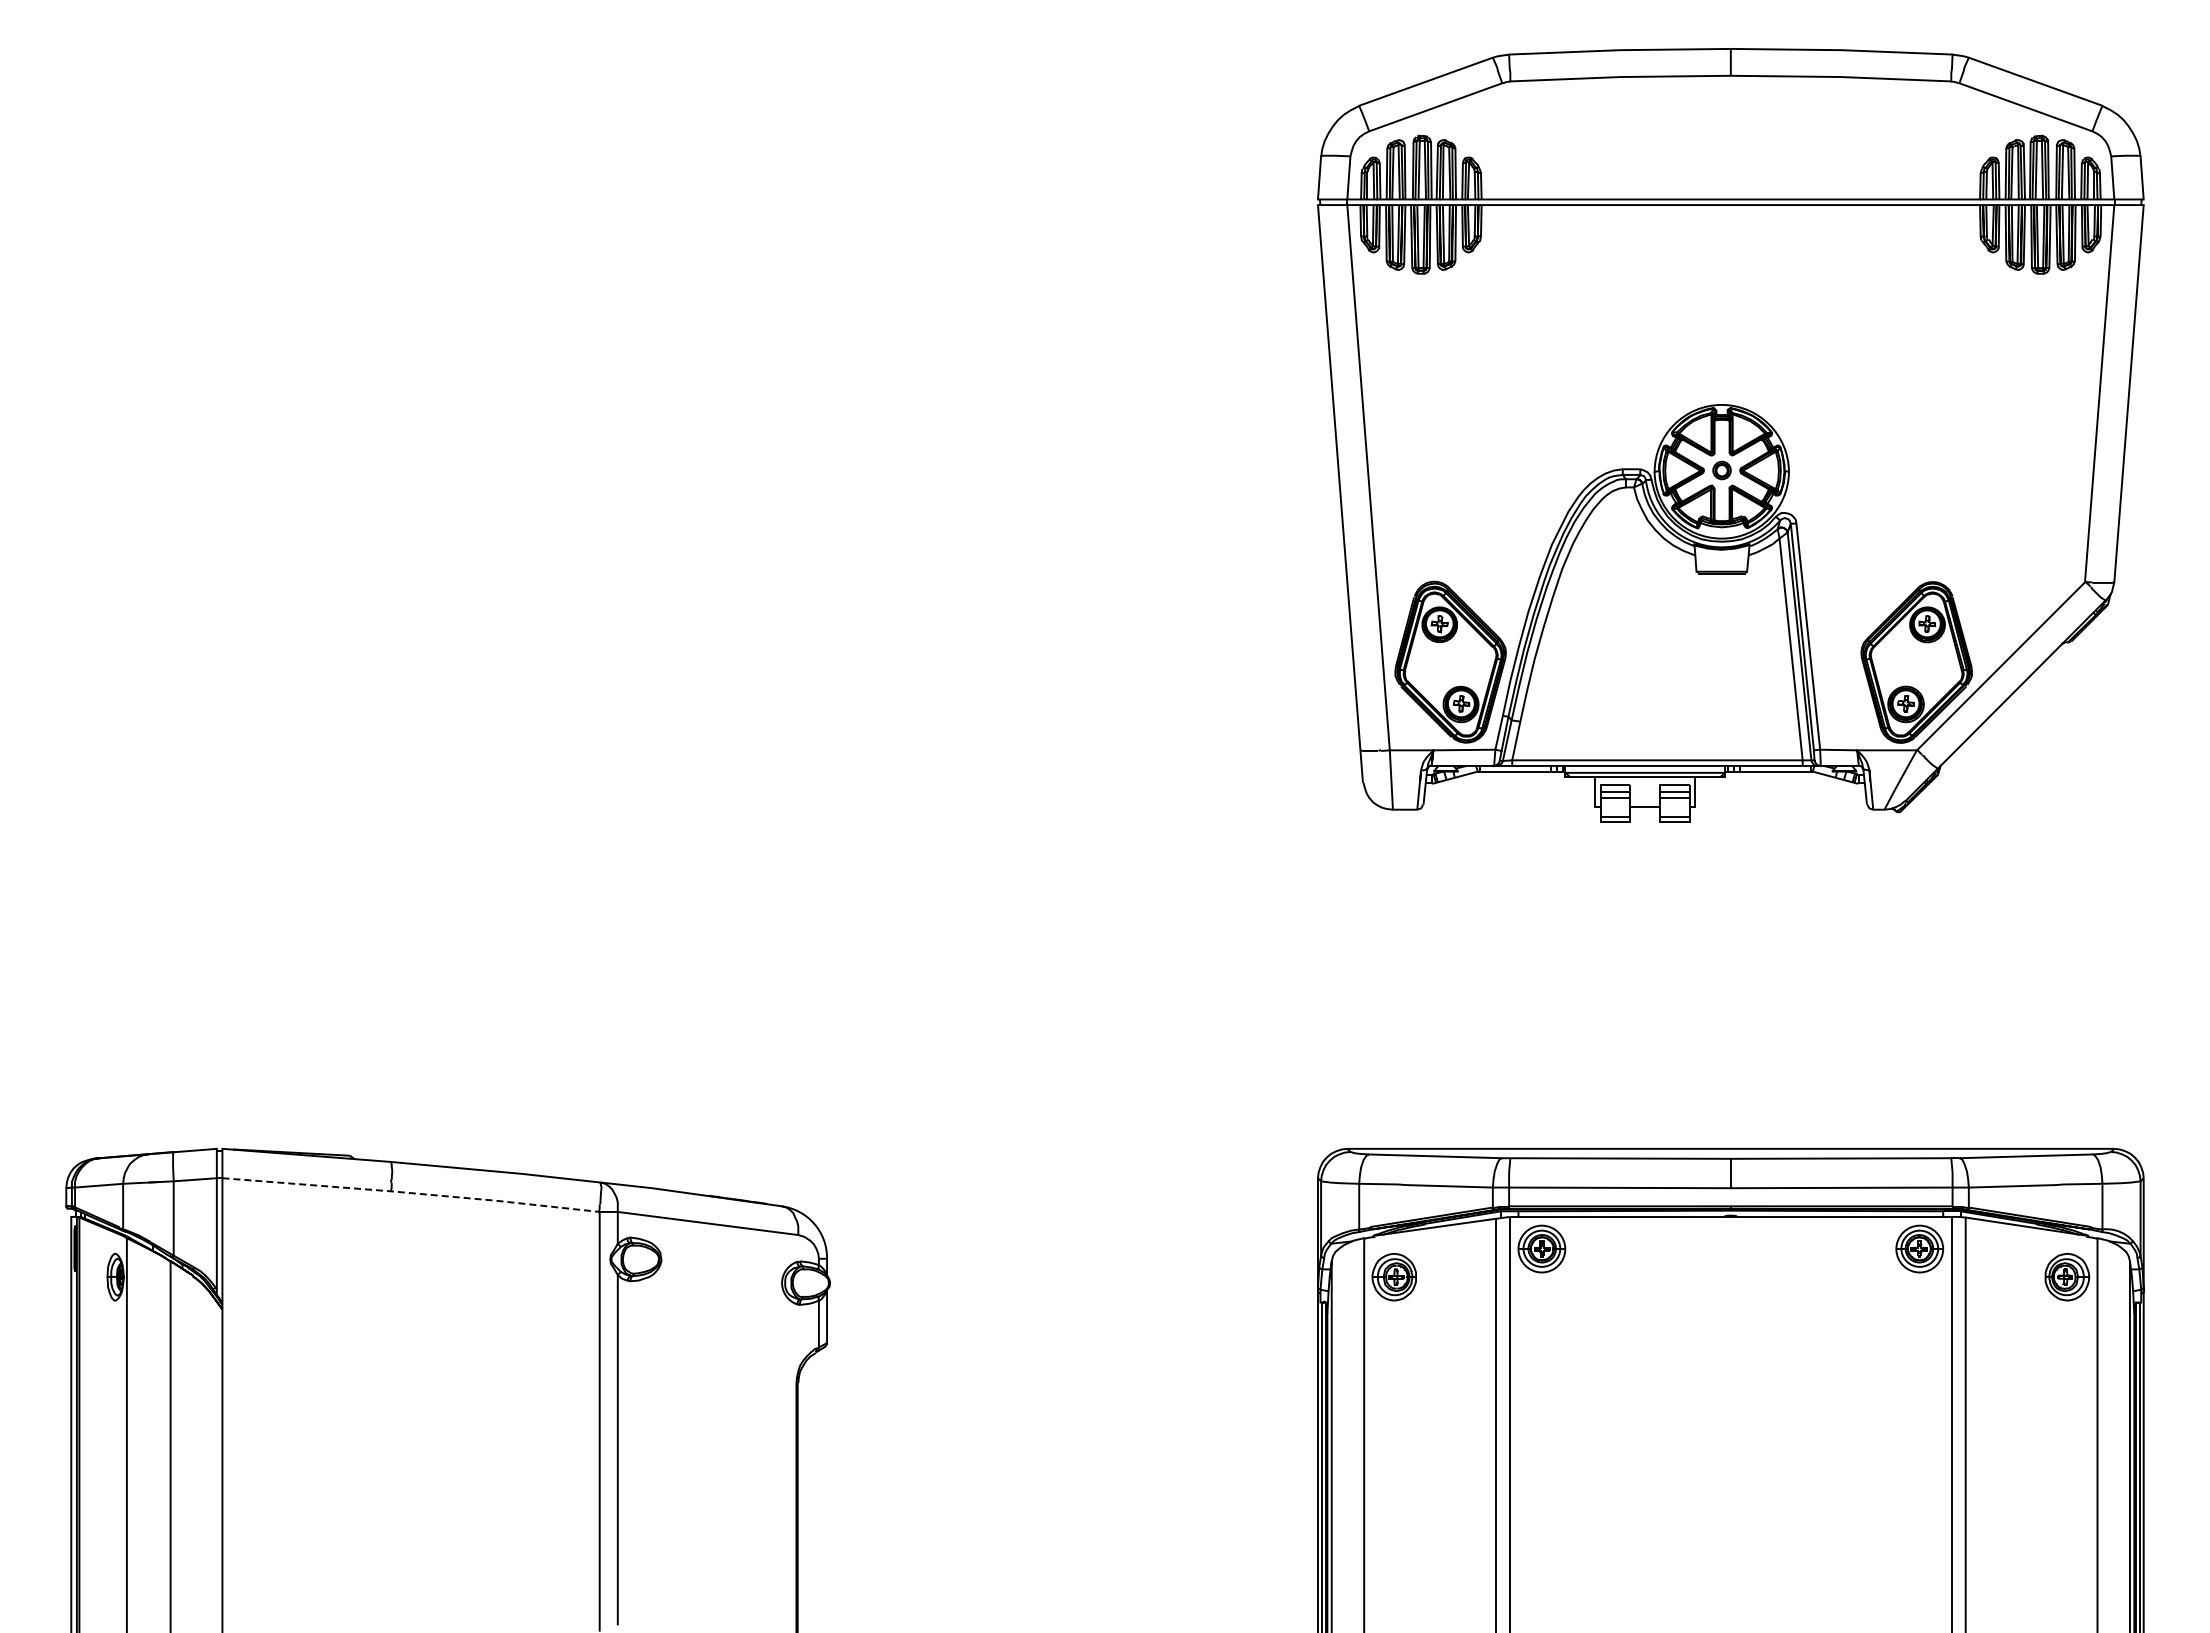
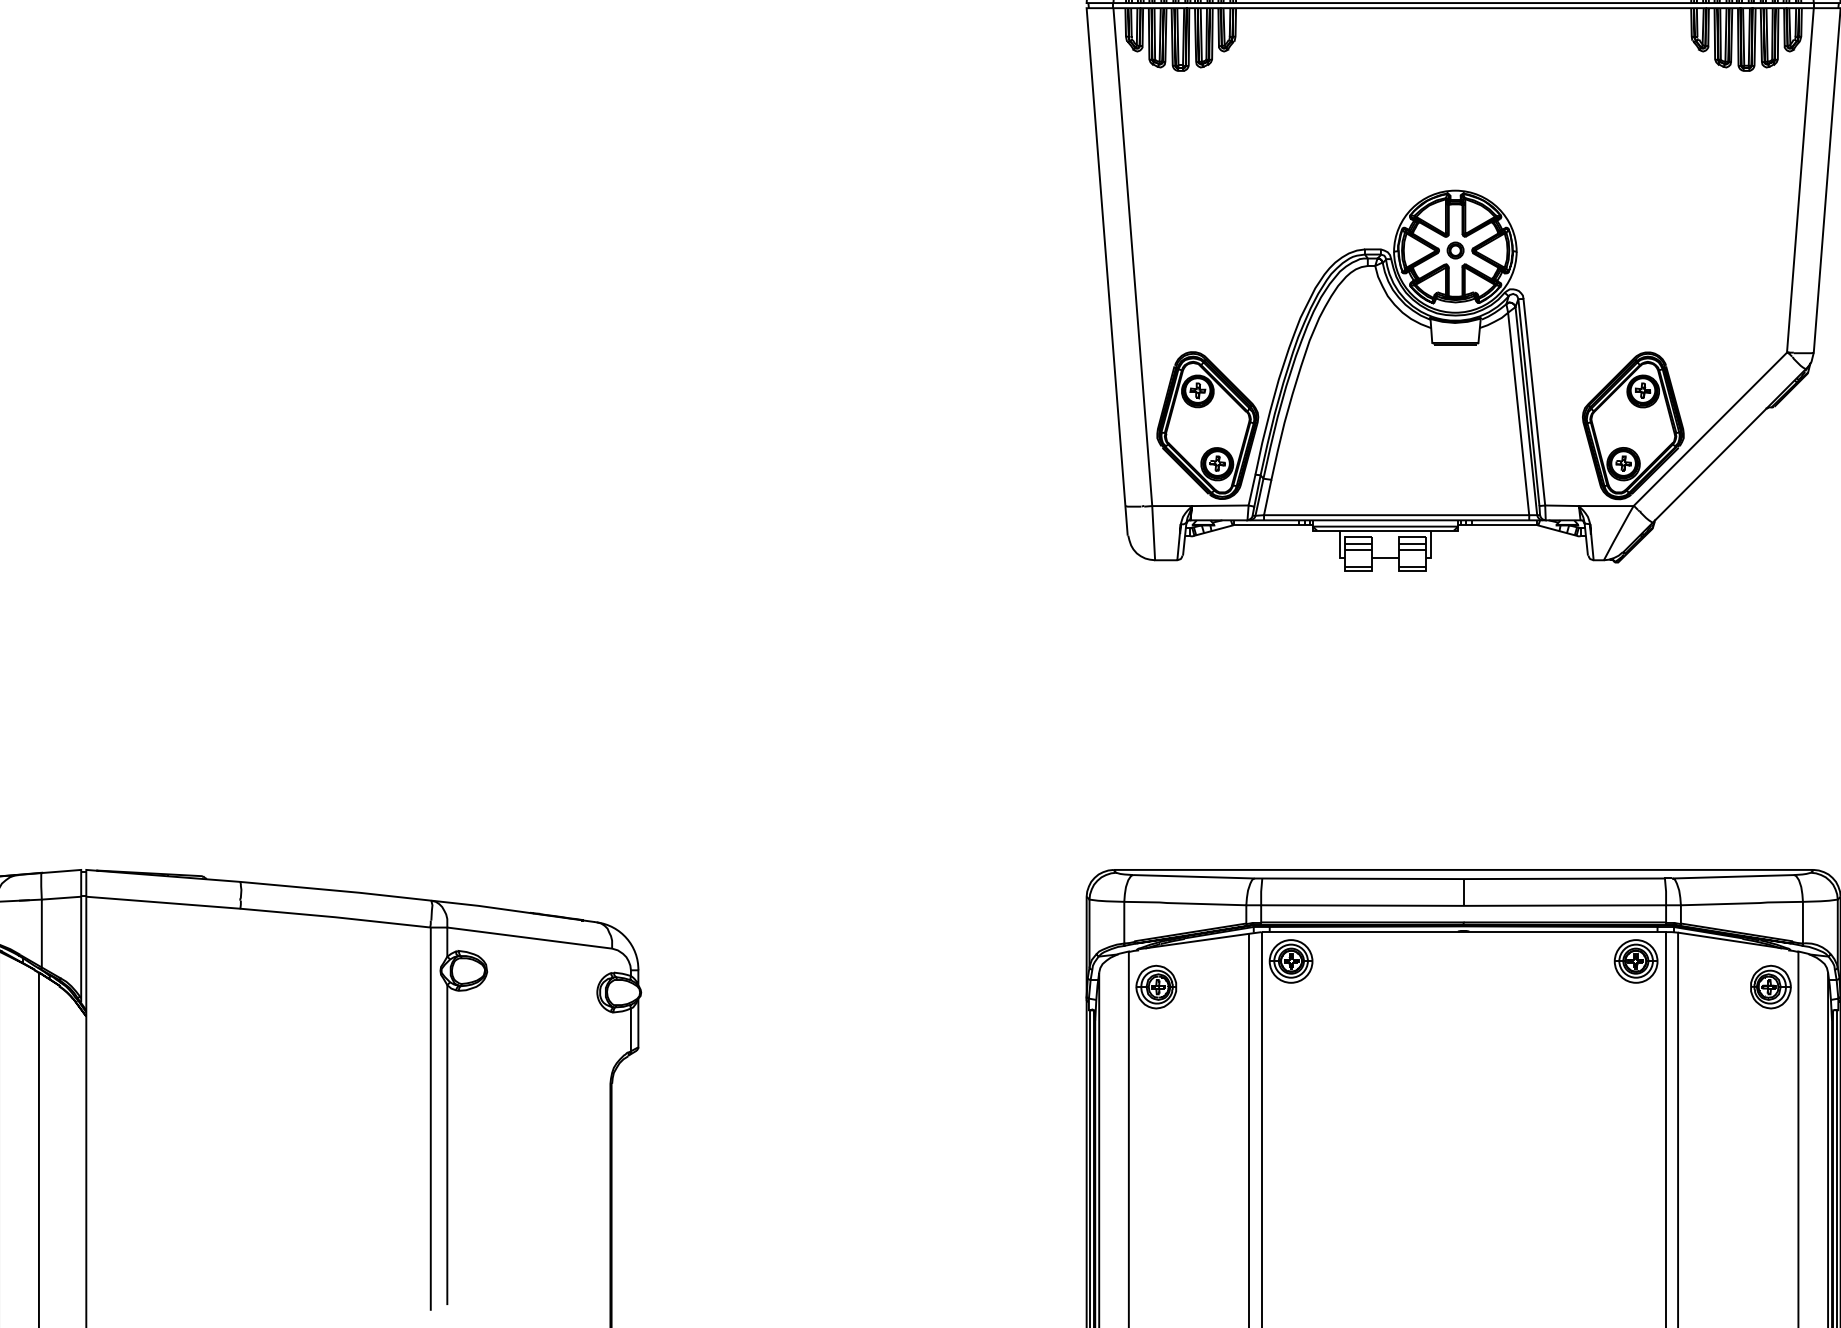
line: (410, 1193) -> (258, 910), dashed -> solid

